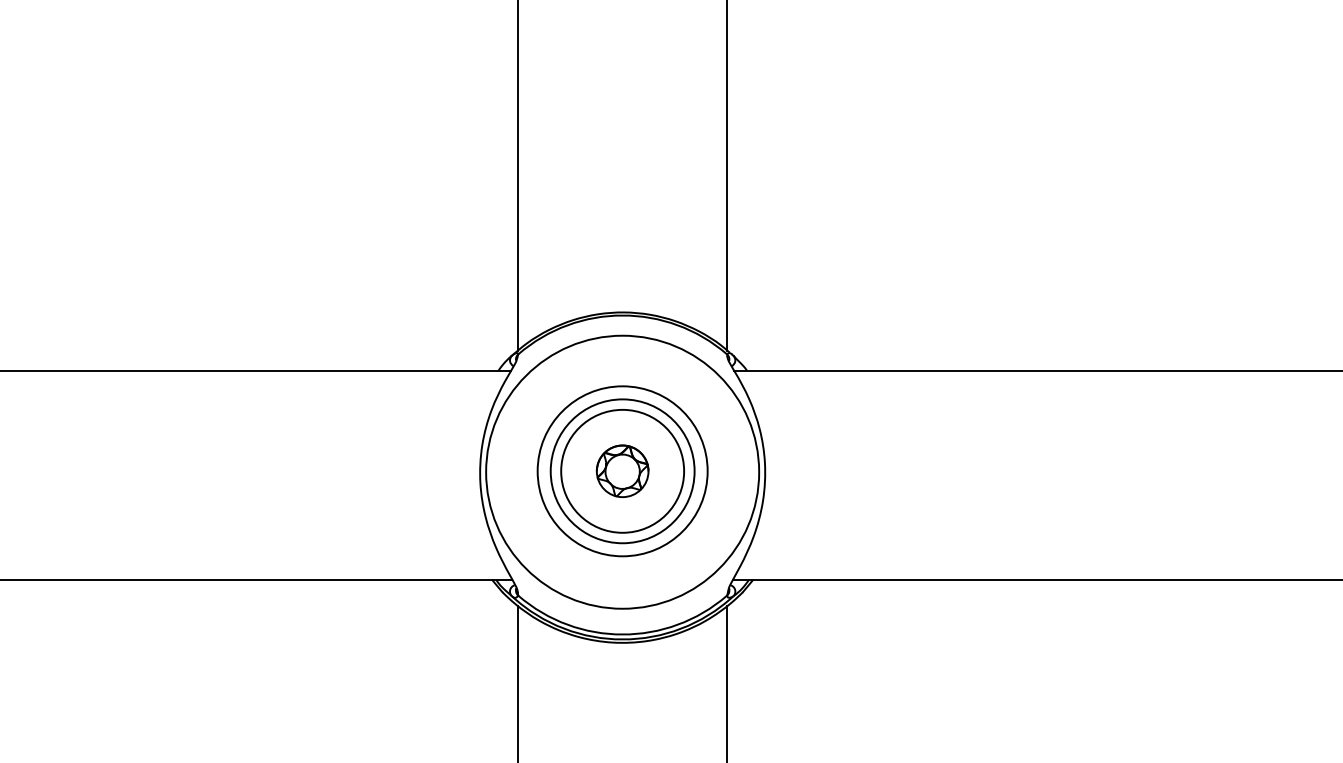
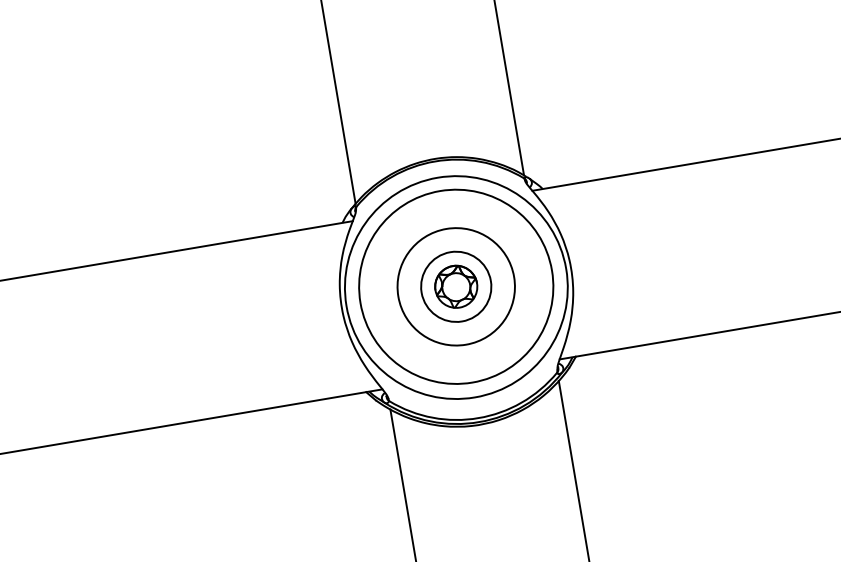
circle: (622, 470) -> (456, 286), size x0.7
circle: (622, 471) -> (456, 286), size x1.4

